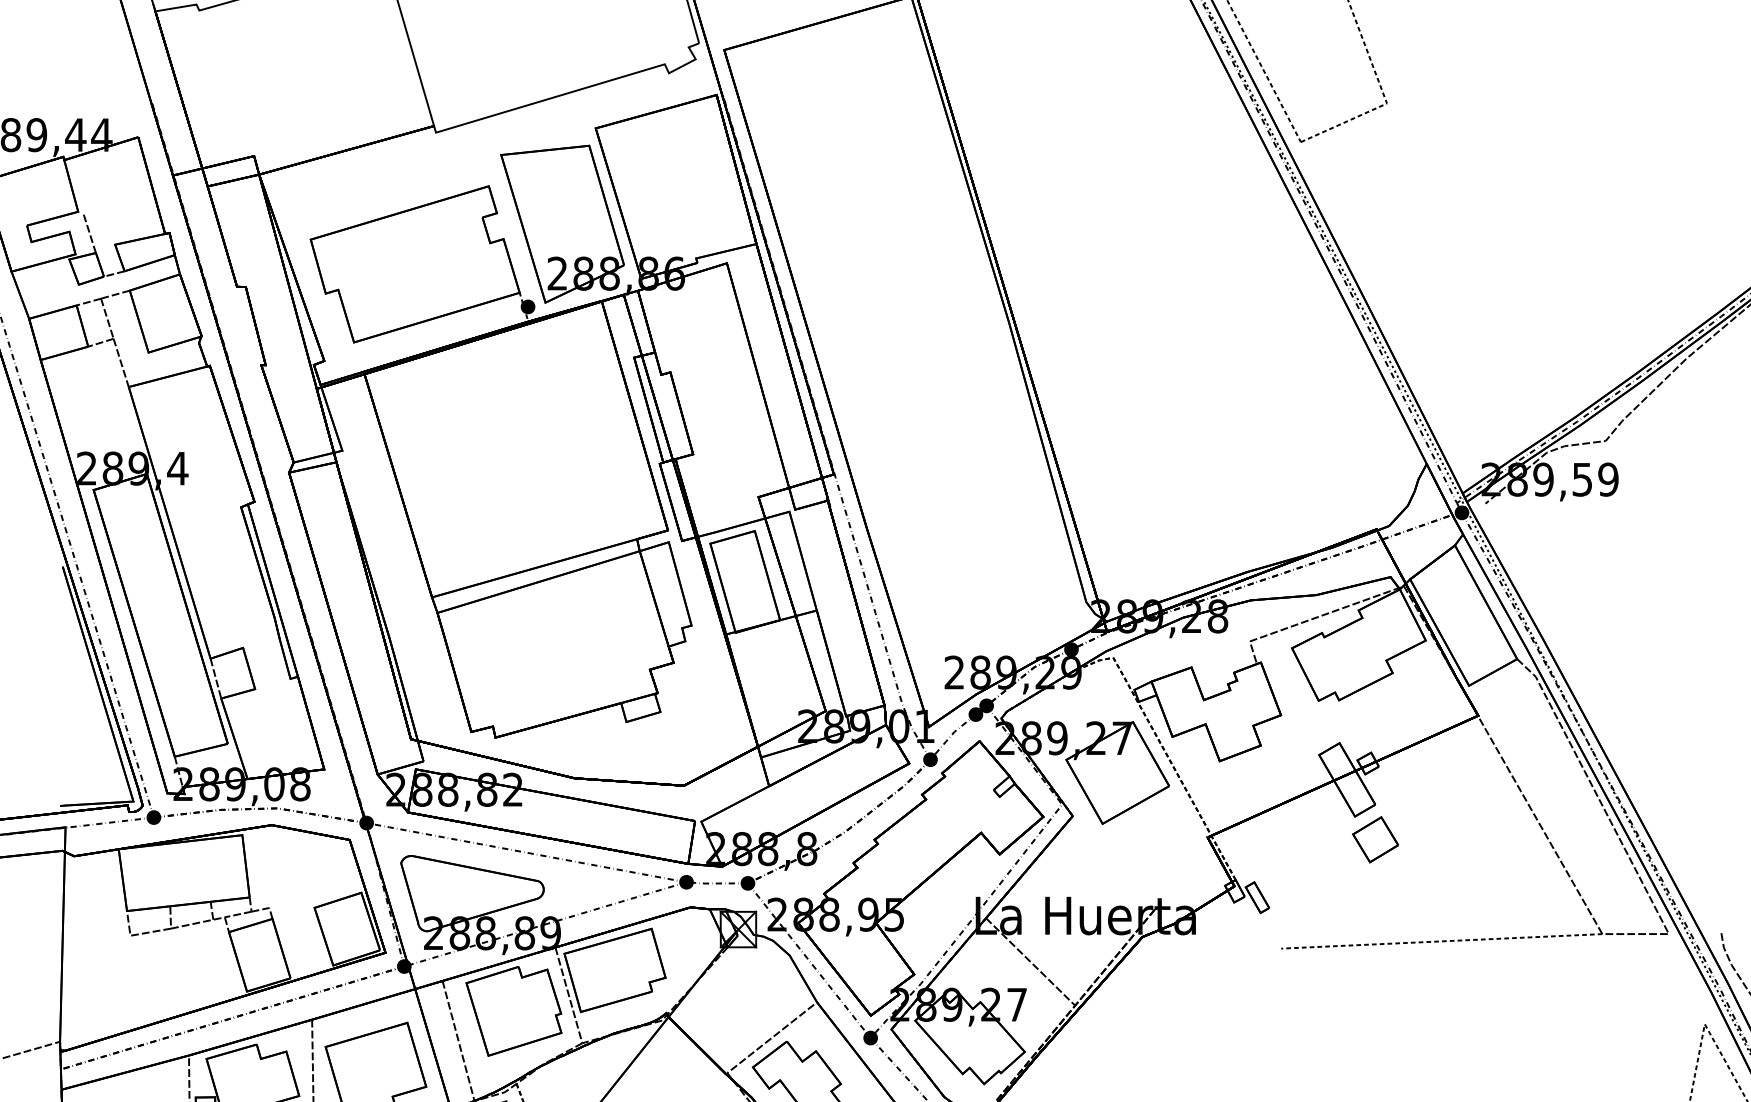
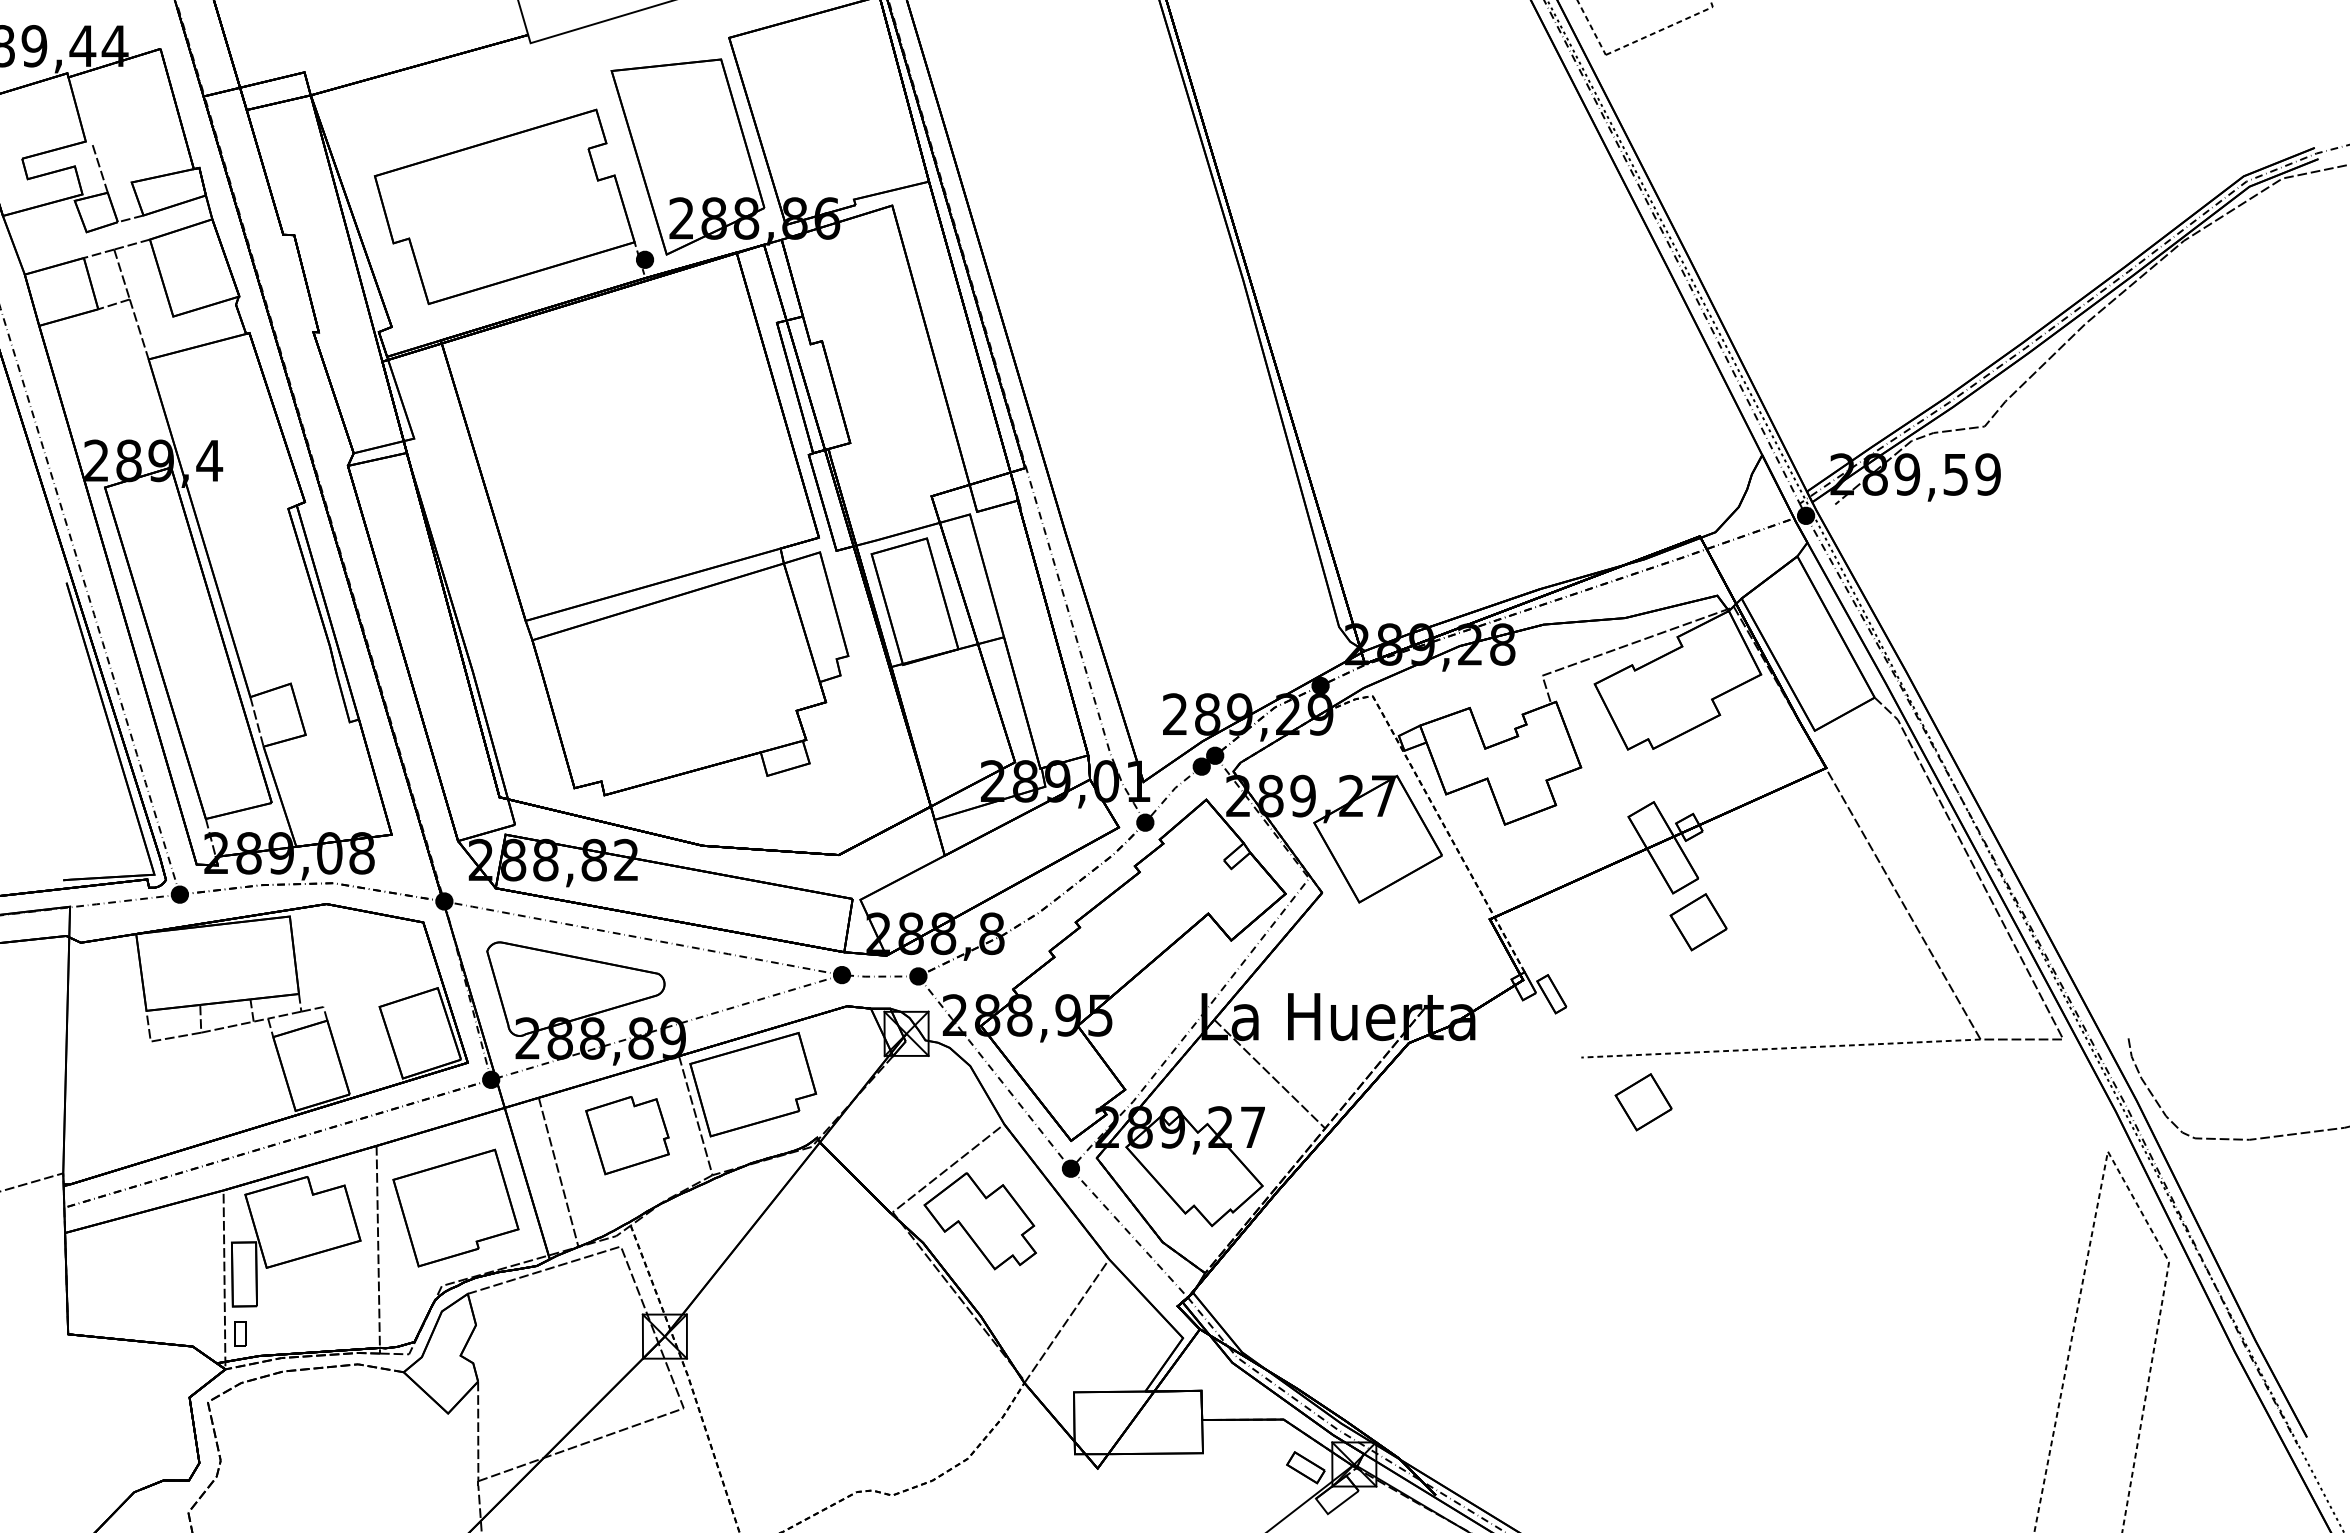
part: (1331, 984) -> (1643, 1102), added
part: (513, 1011) -> (627, 1135), size x0.7

